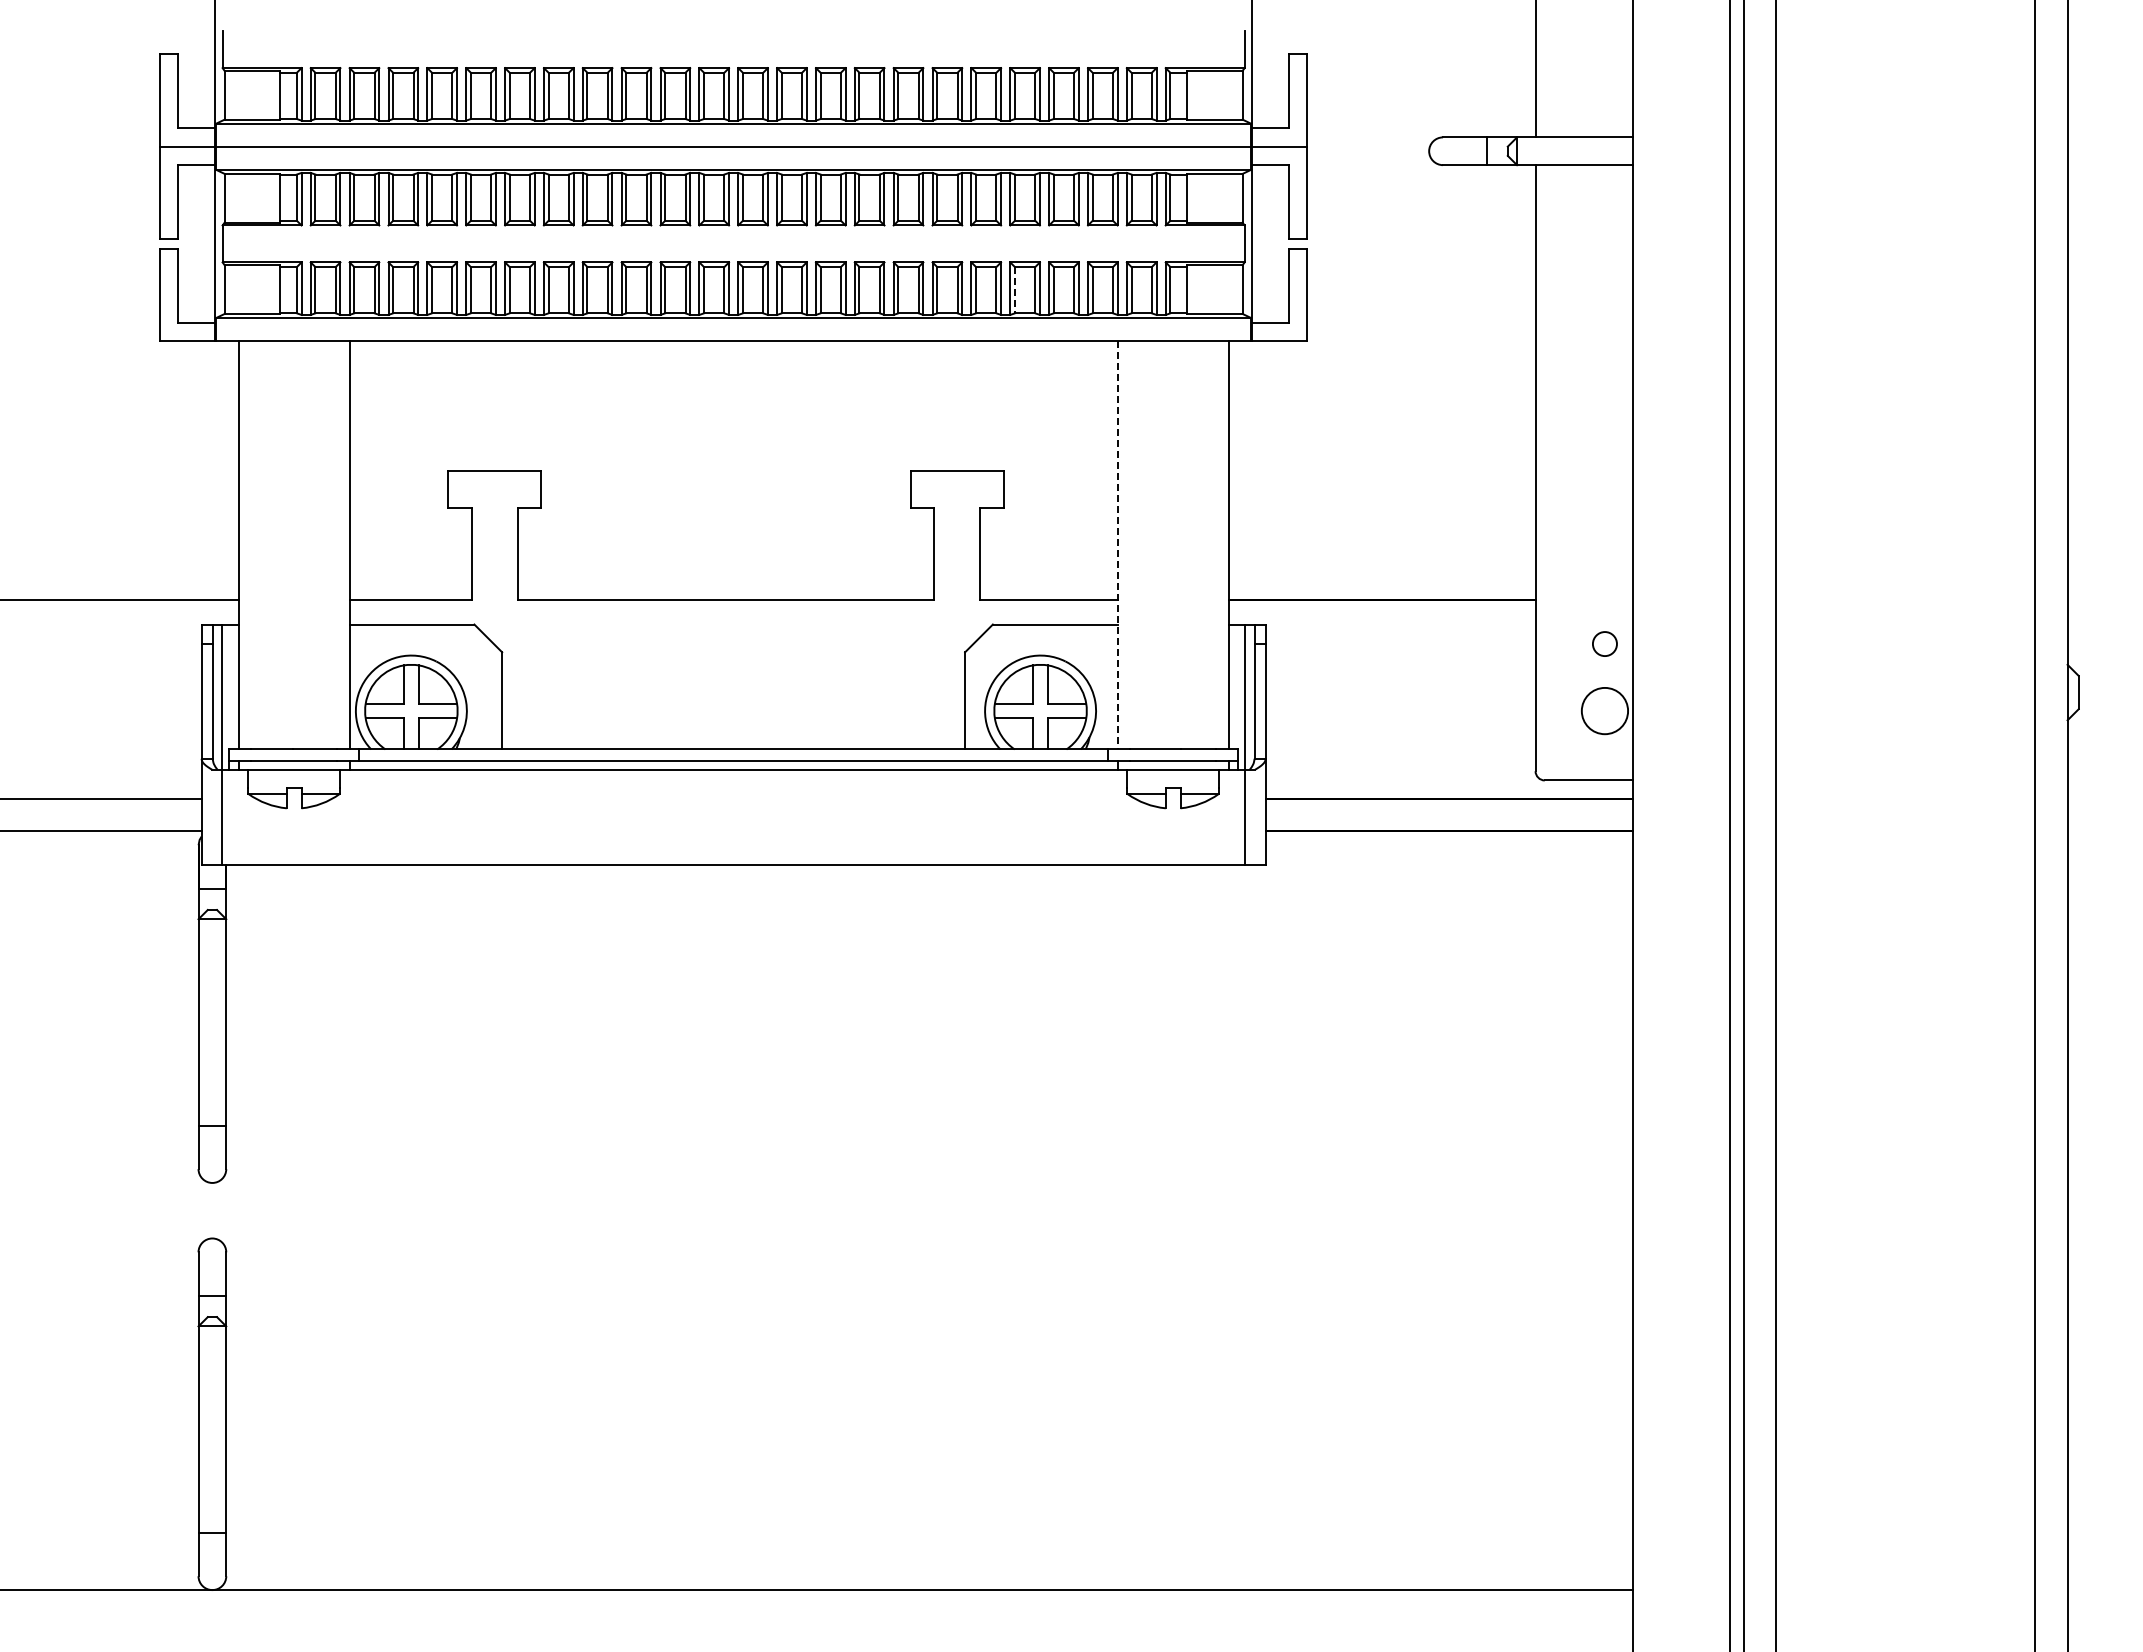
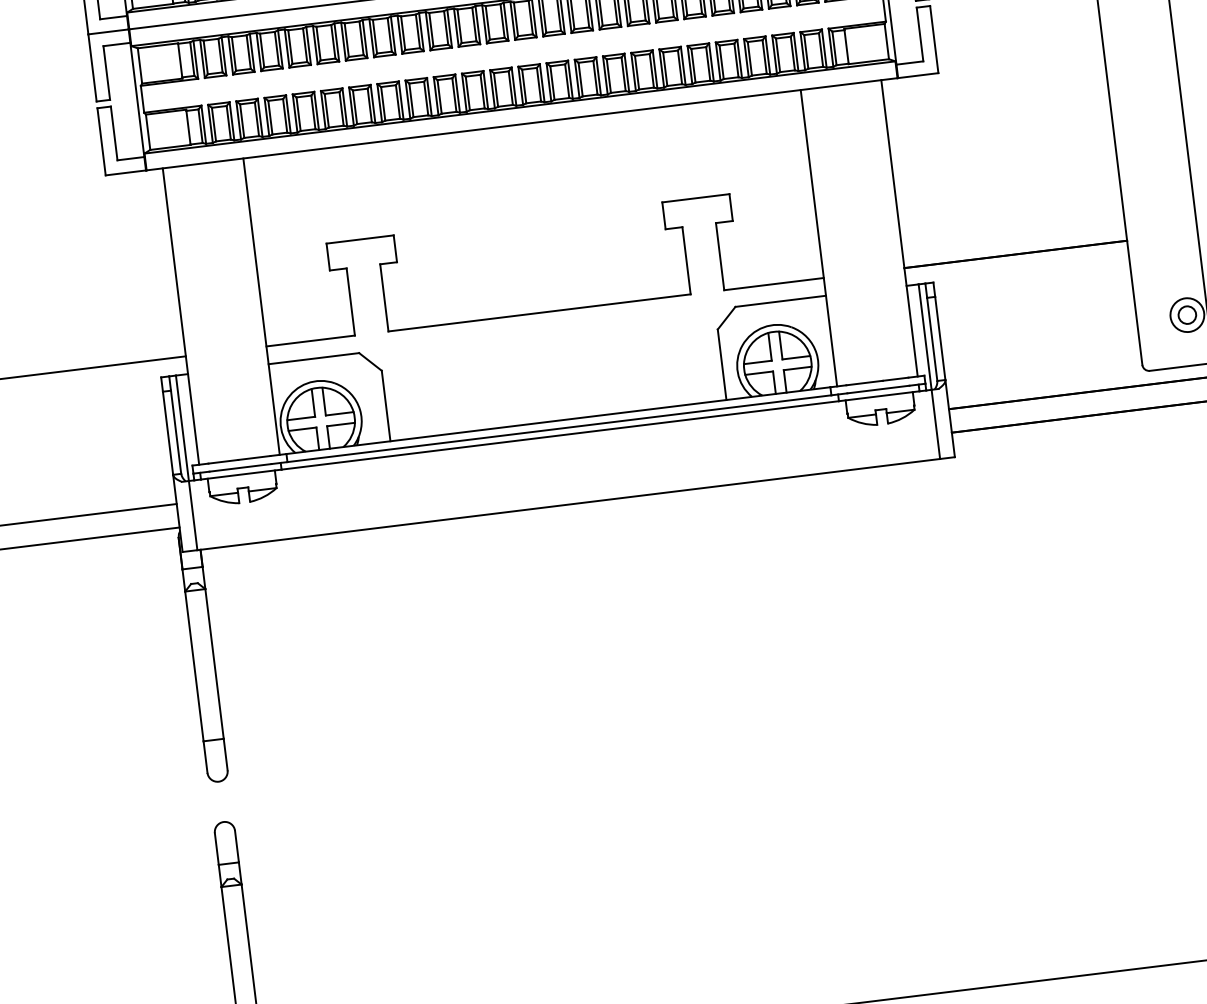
line: (1014, 290) -> (721, 62), dashed -> solid
line: (1117, 545) -> (818, 238), dashed -> solid
circle: (1604, 643) -> (1187, 314), moved

